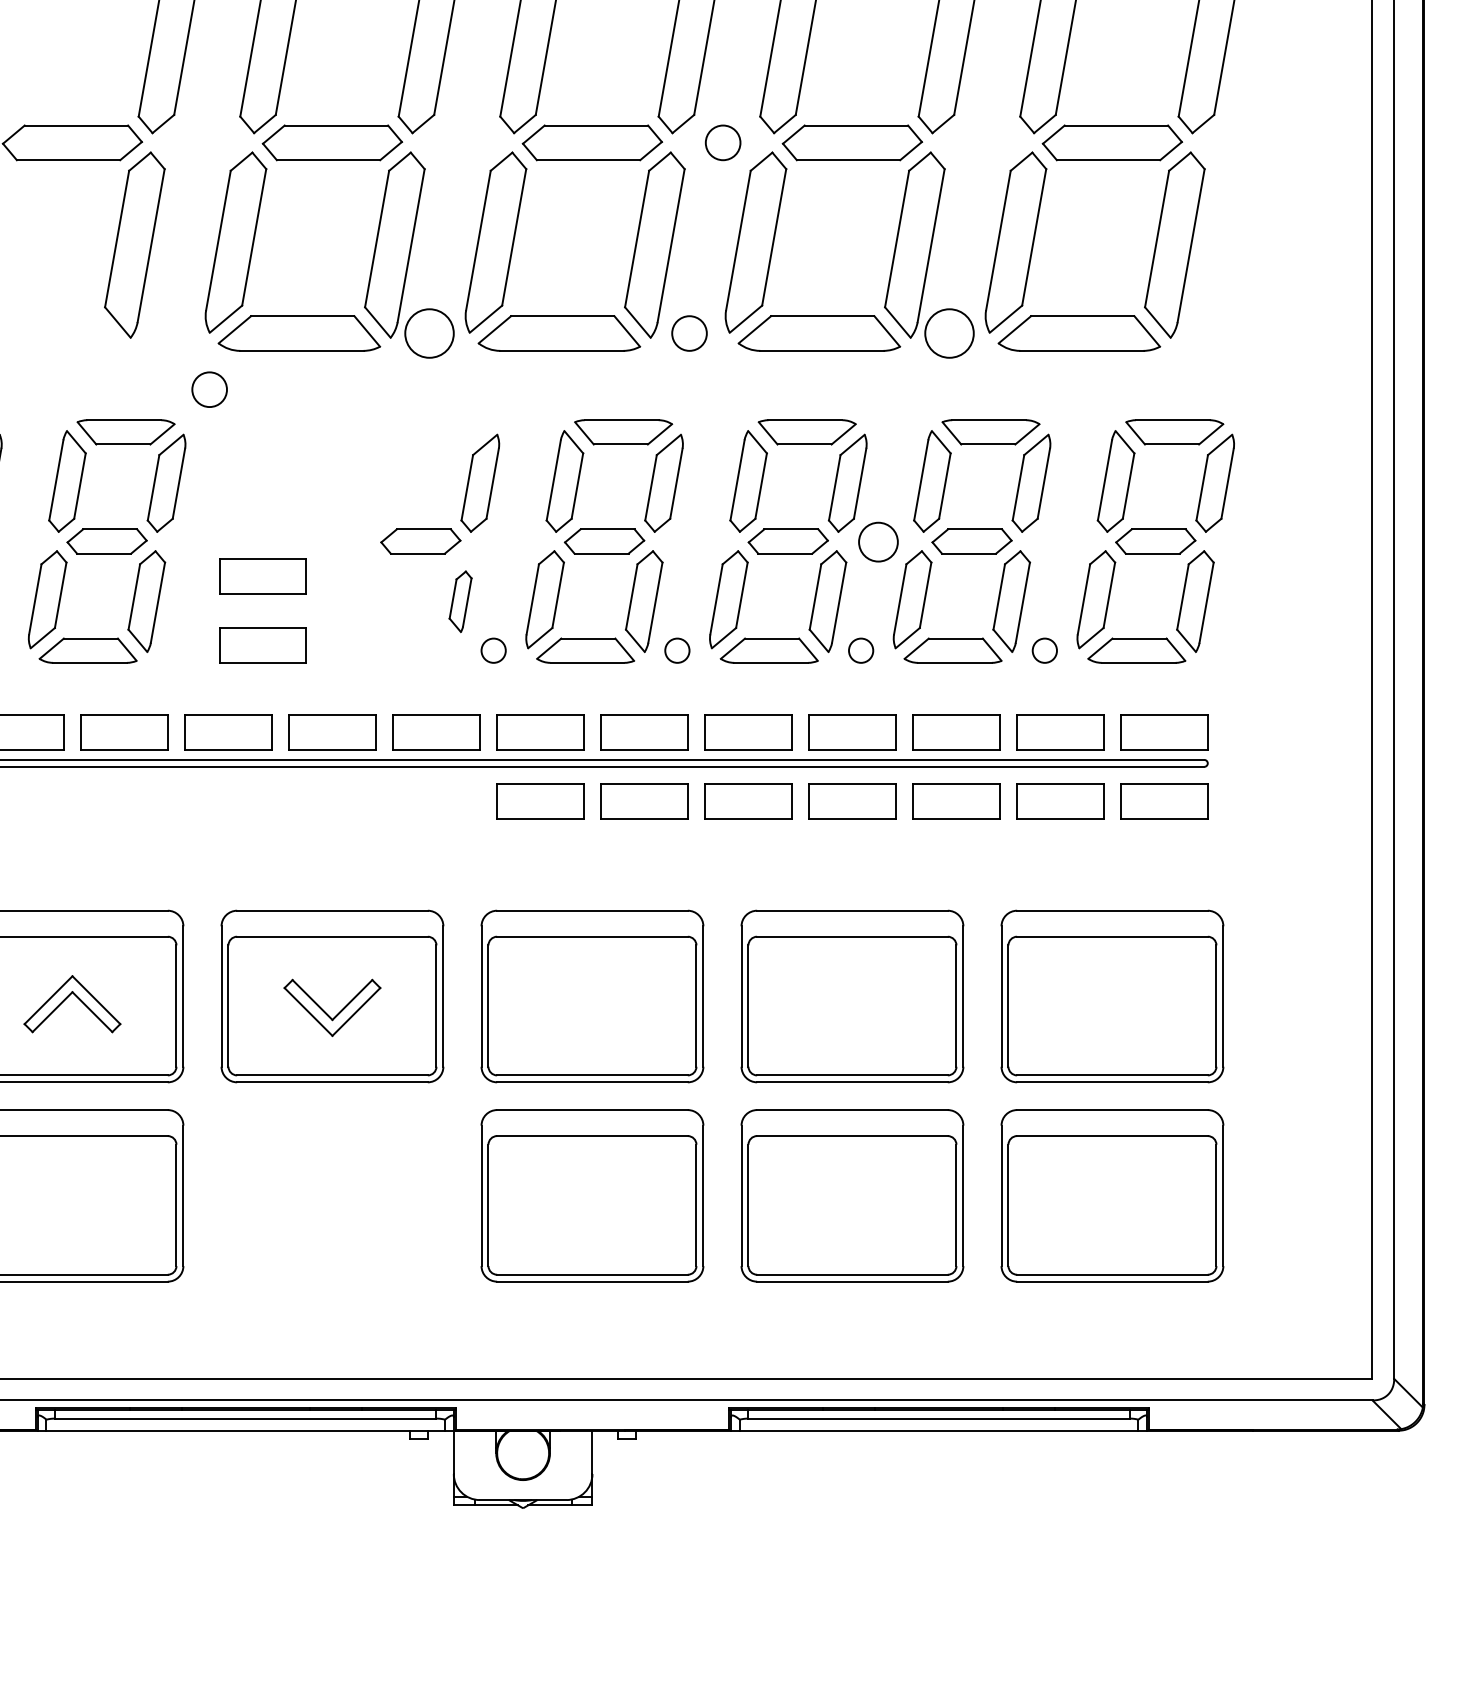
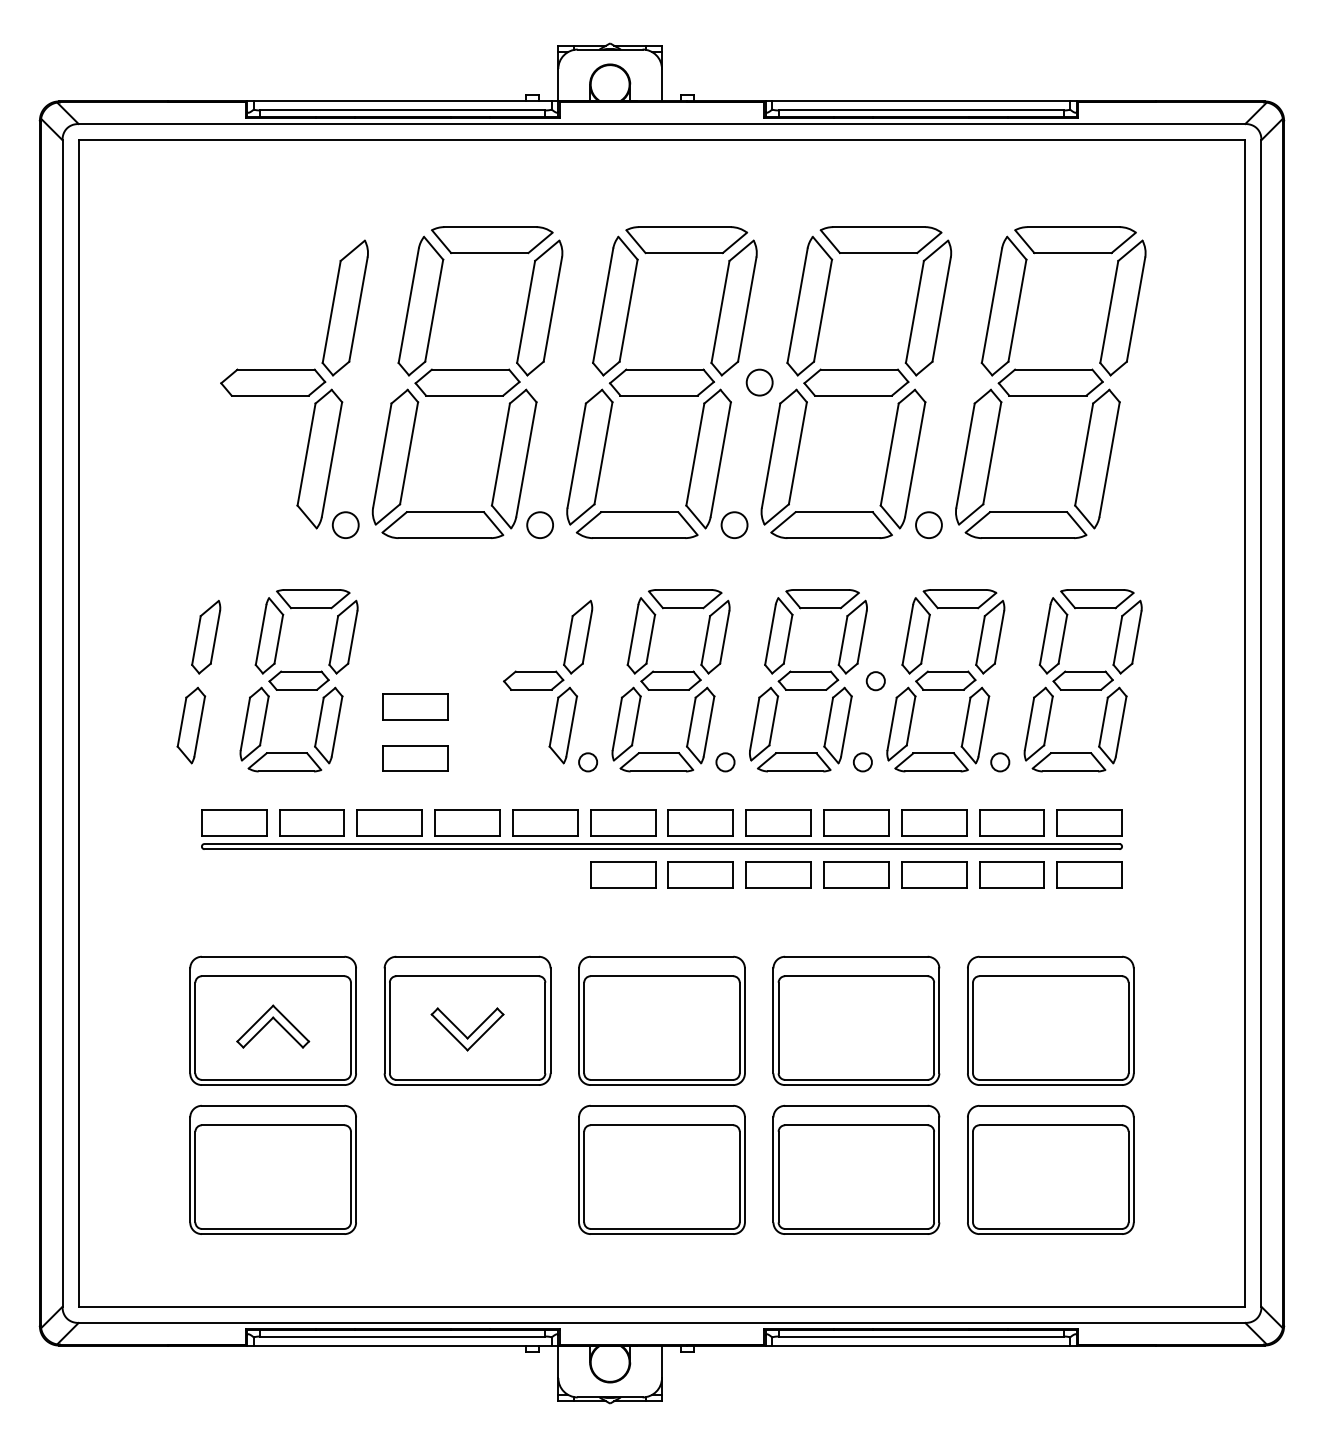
circle: (429, 333) -> (540, 525), size x0.71
circle: (948, 333) -> (928, 525), size x0.71
circle: (209, 388) -> (345, 524), moved
circle: (878, 542) -> (875, 681), size x0.62
part: (460, 601) -> (563, 725), size x1.67

